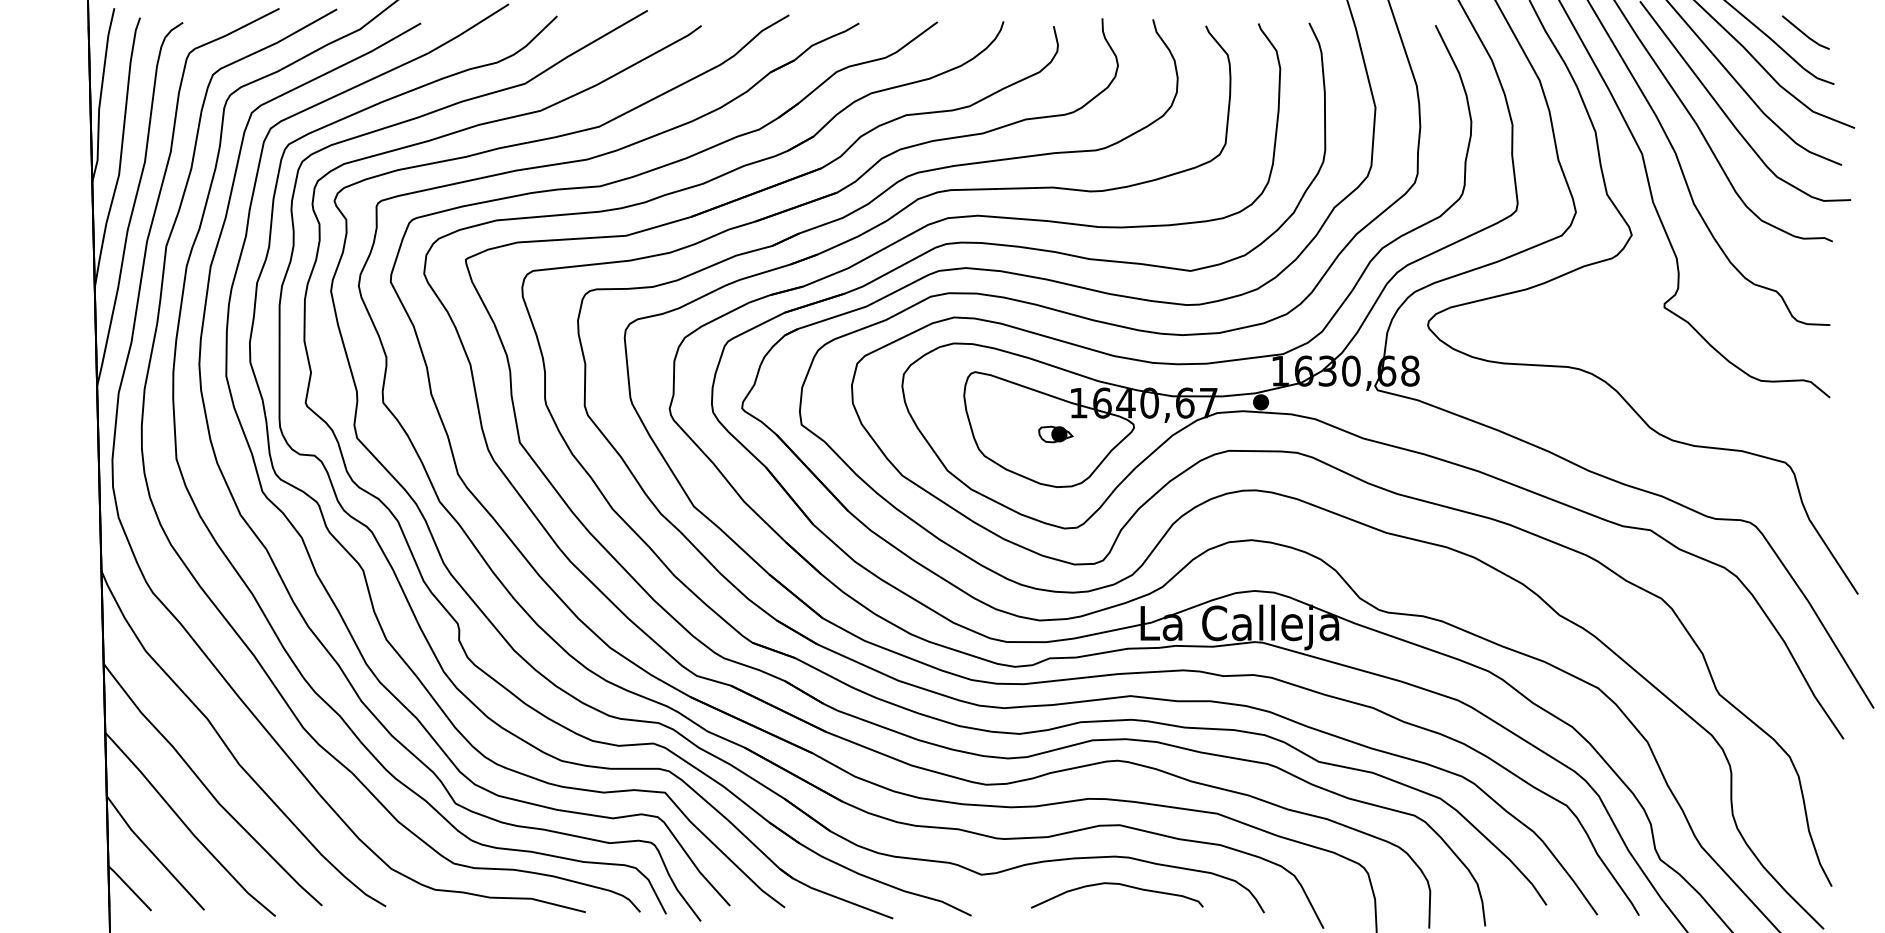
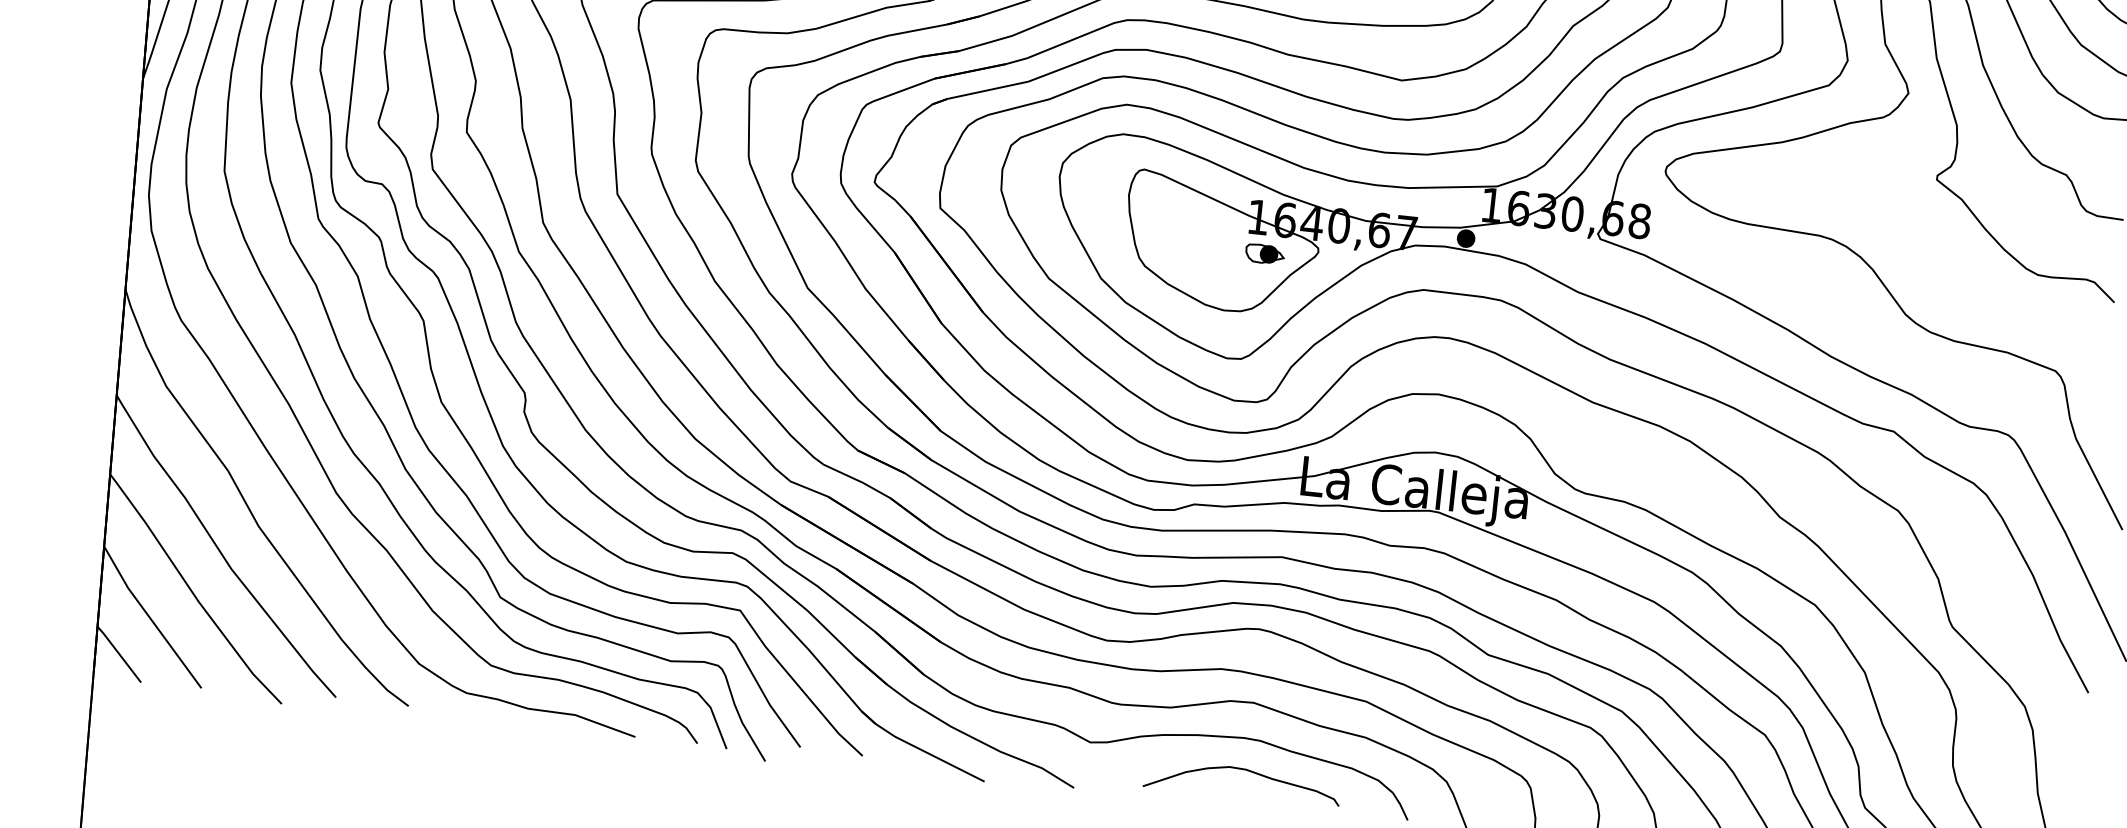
part: (1055, 434) -> (1264, 254), moved

